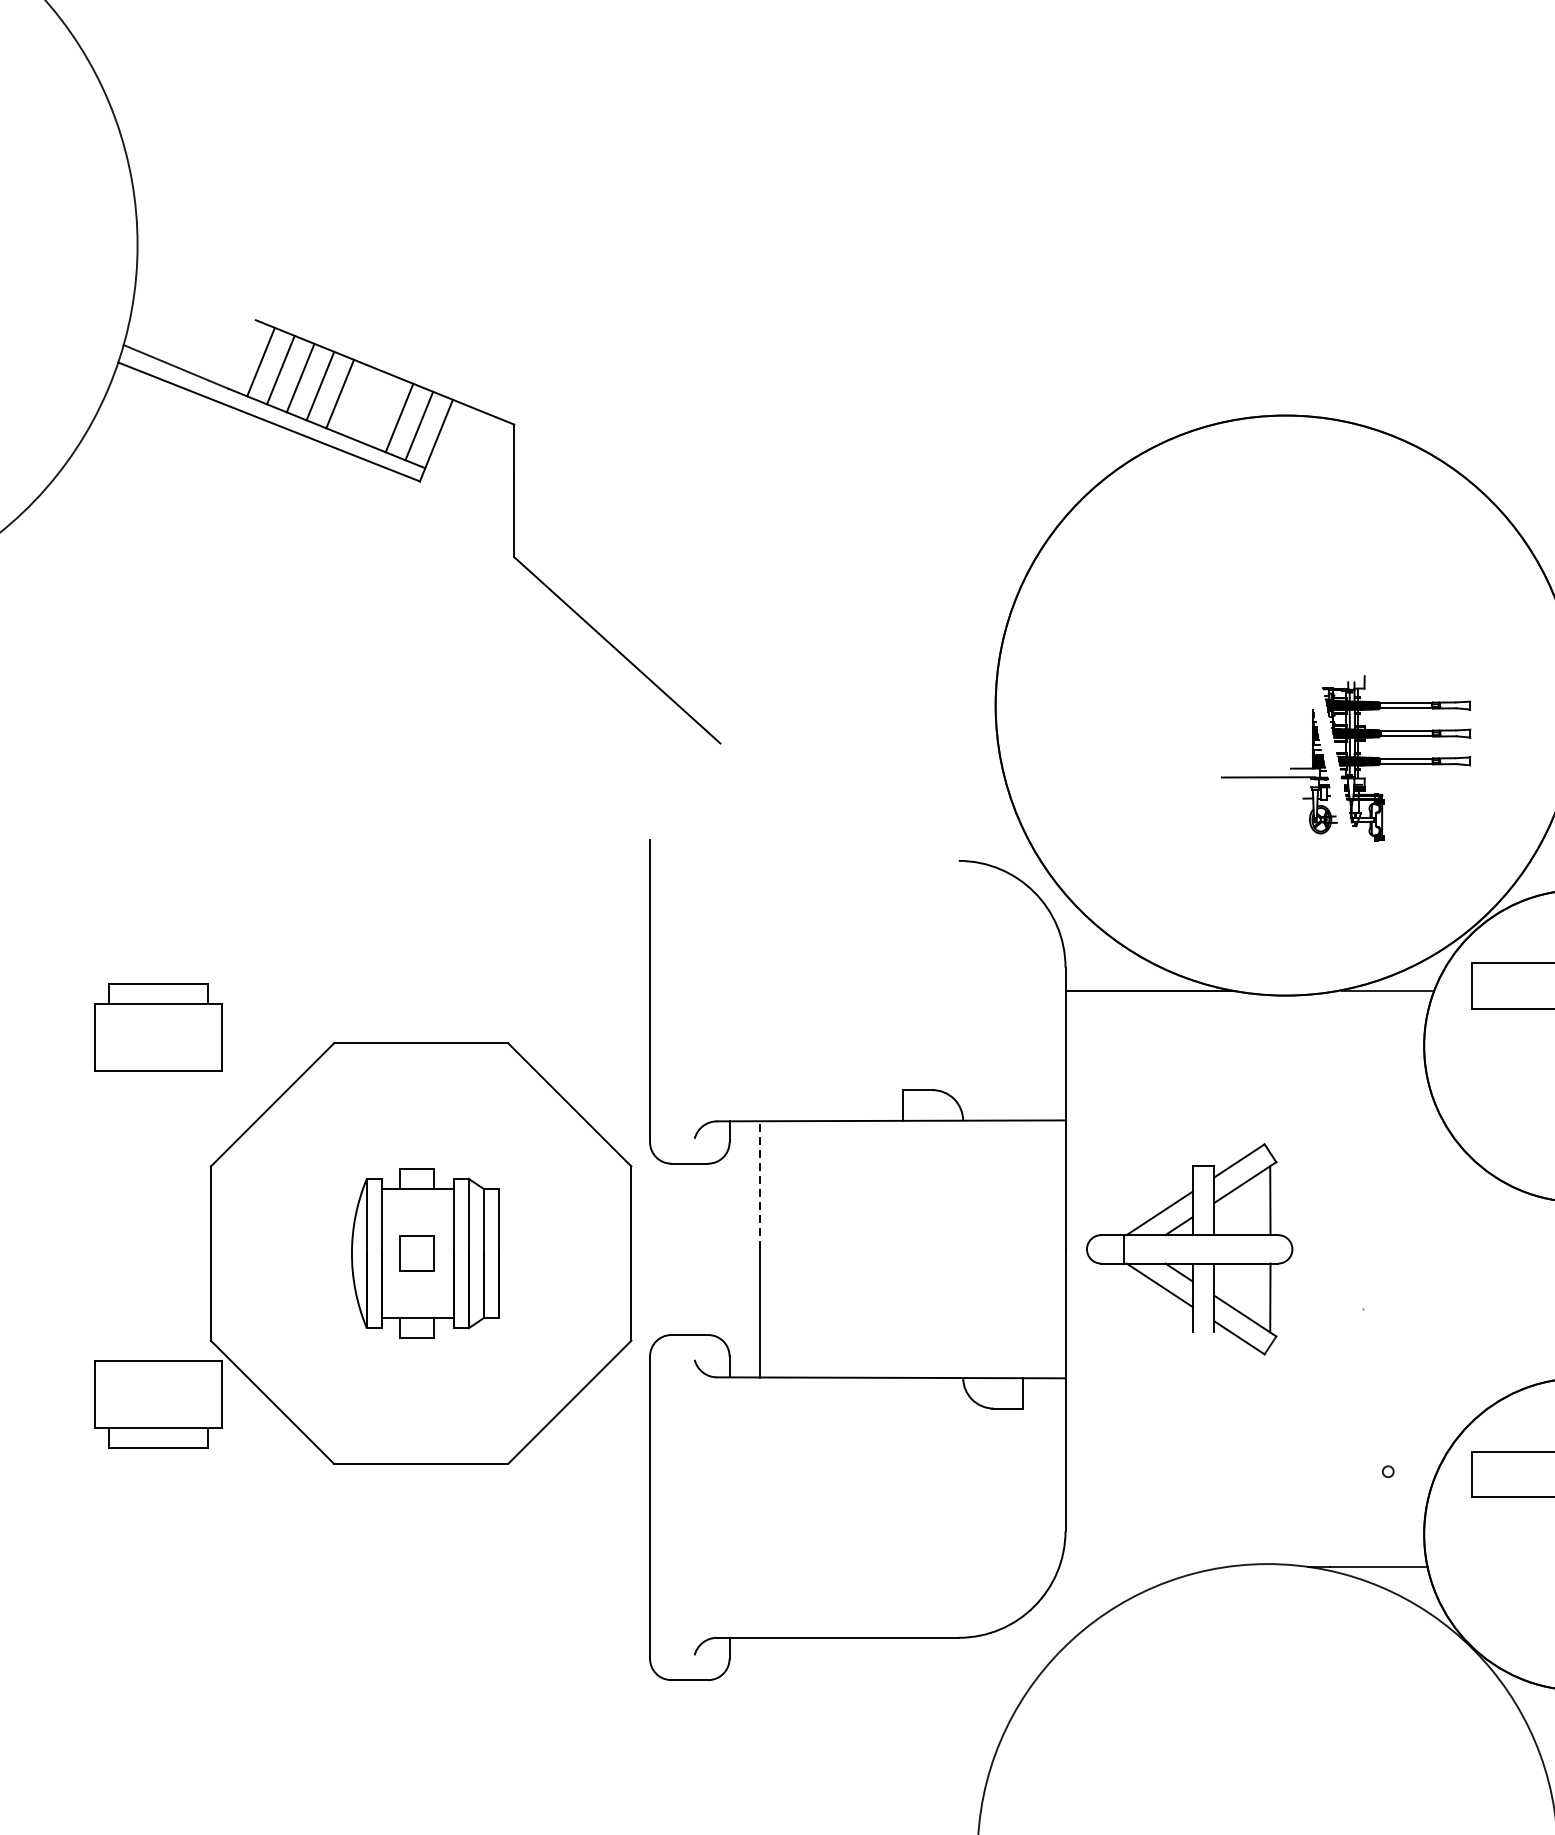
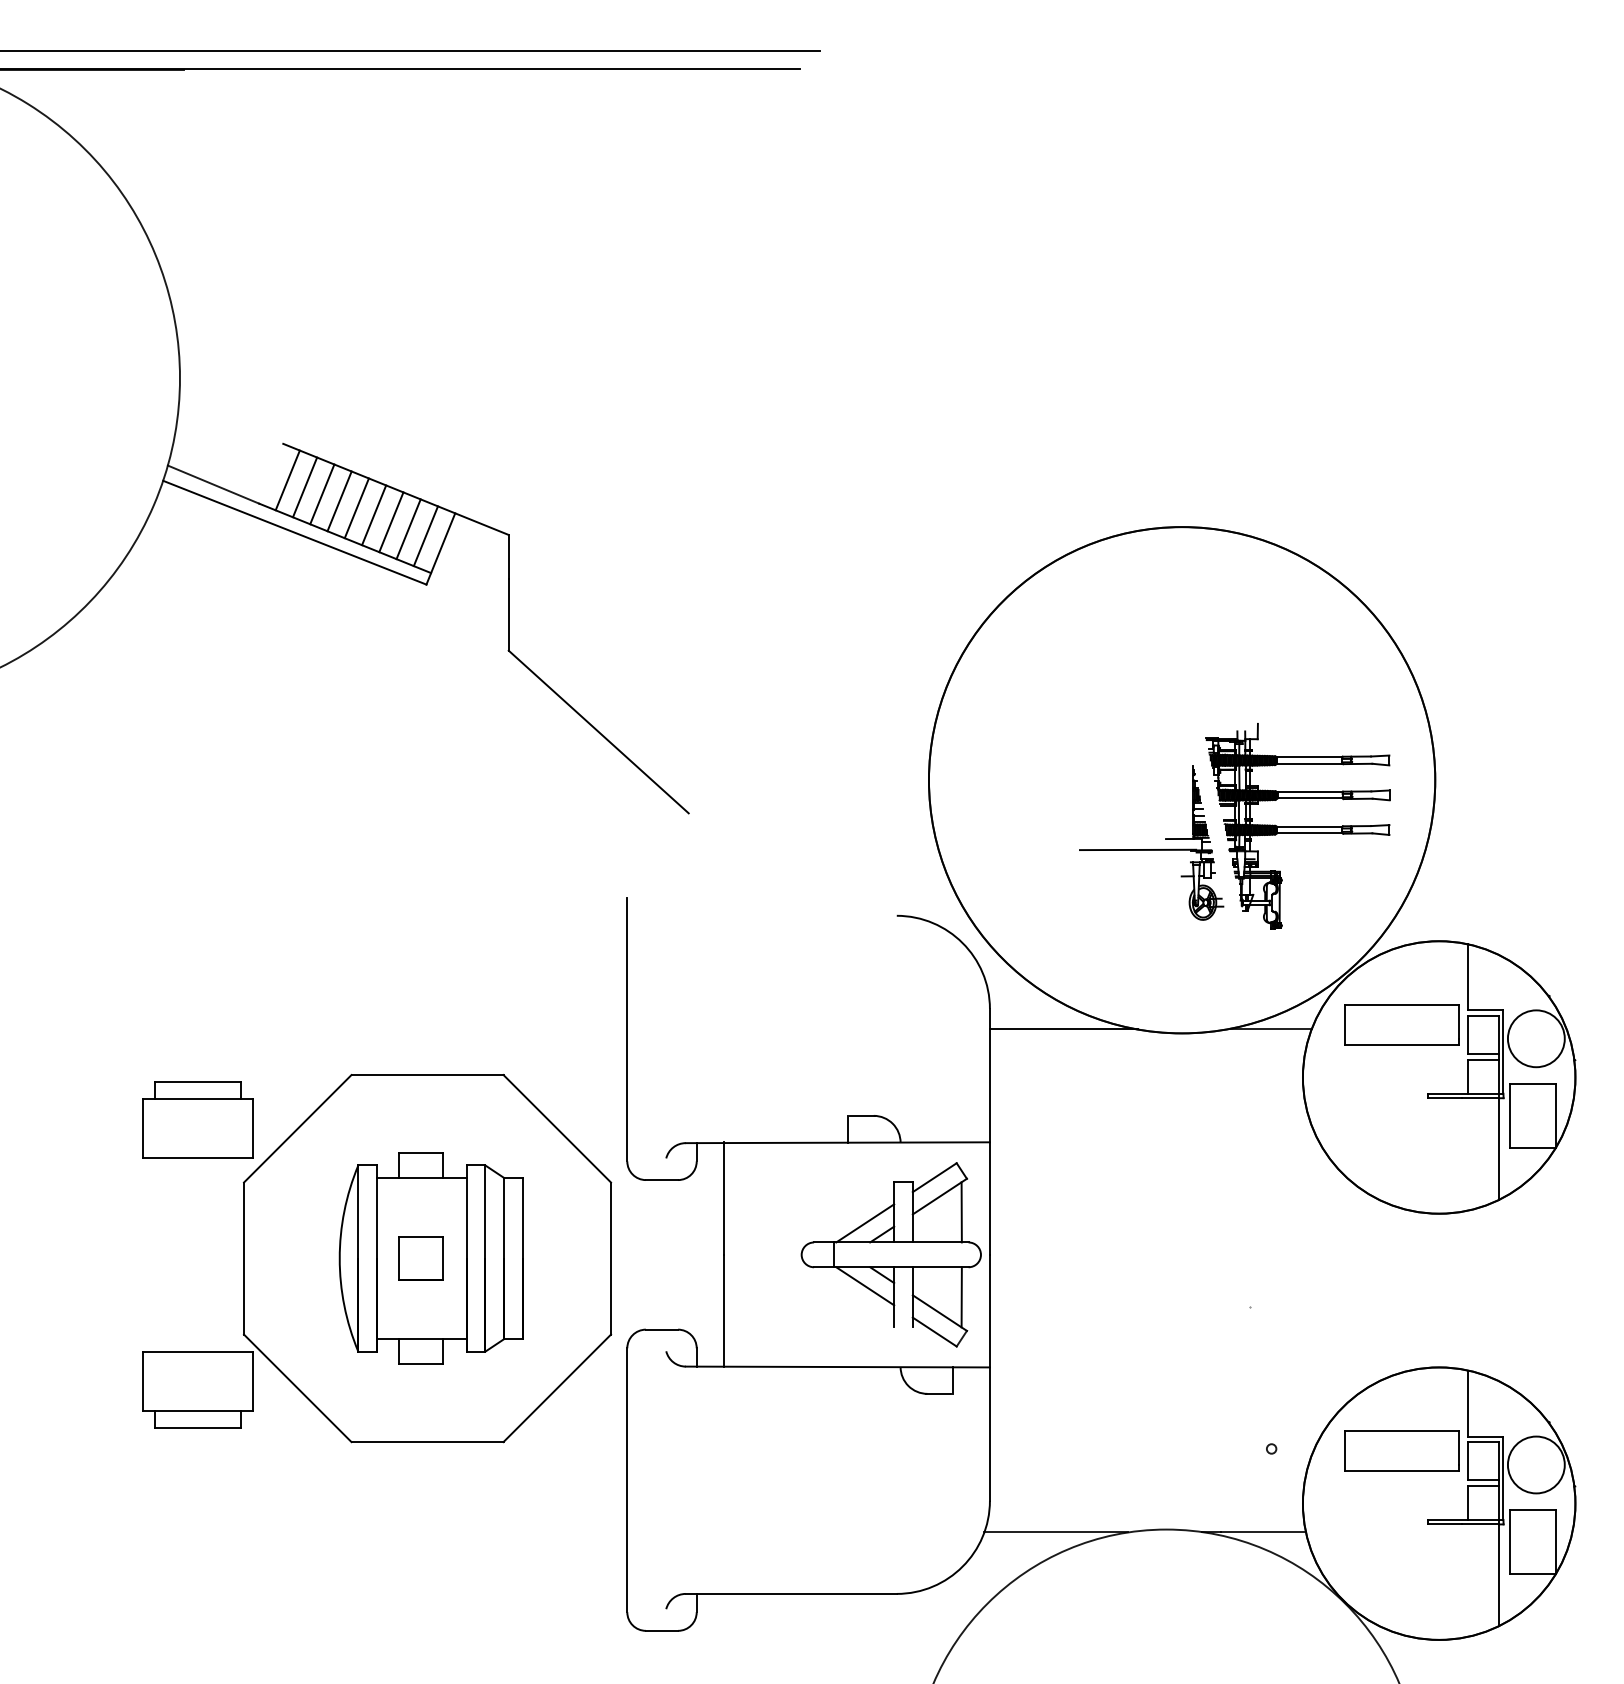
line: (360, 402) -> (374, 515), added
line: (379, 410) -> (391, 522), added
part: (1345, 758) -> (1234, 826), size x1.43
part: (157, 1027) -> (197, 1119), moved
line: (760, 1184) -> (723, 1198), dashed -> solid
part: (1188, 1248) -> (890, 1254), moved
part: (424, 1253) -> (430, 1258), size x1.43
line: (1141, 1567) -> (1056, 1532), added

